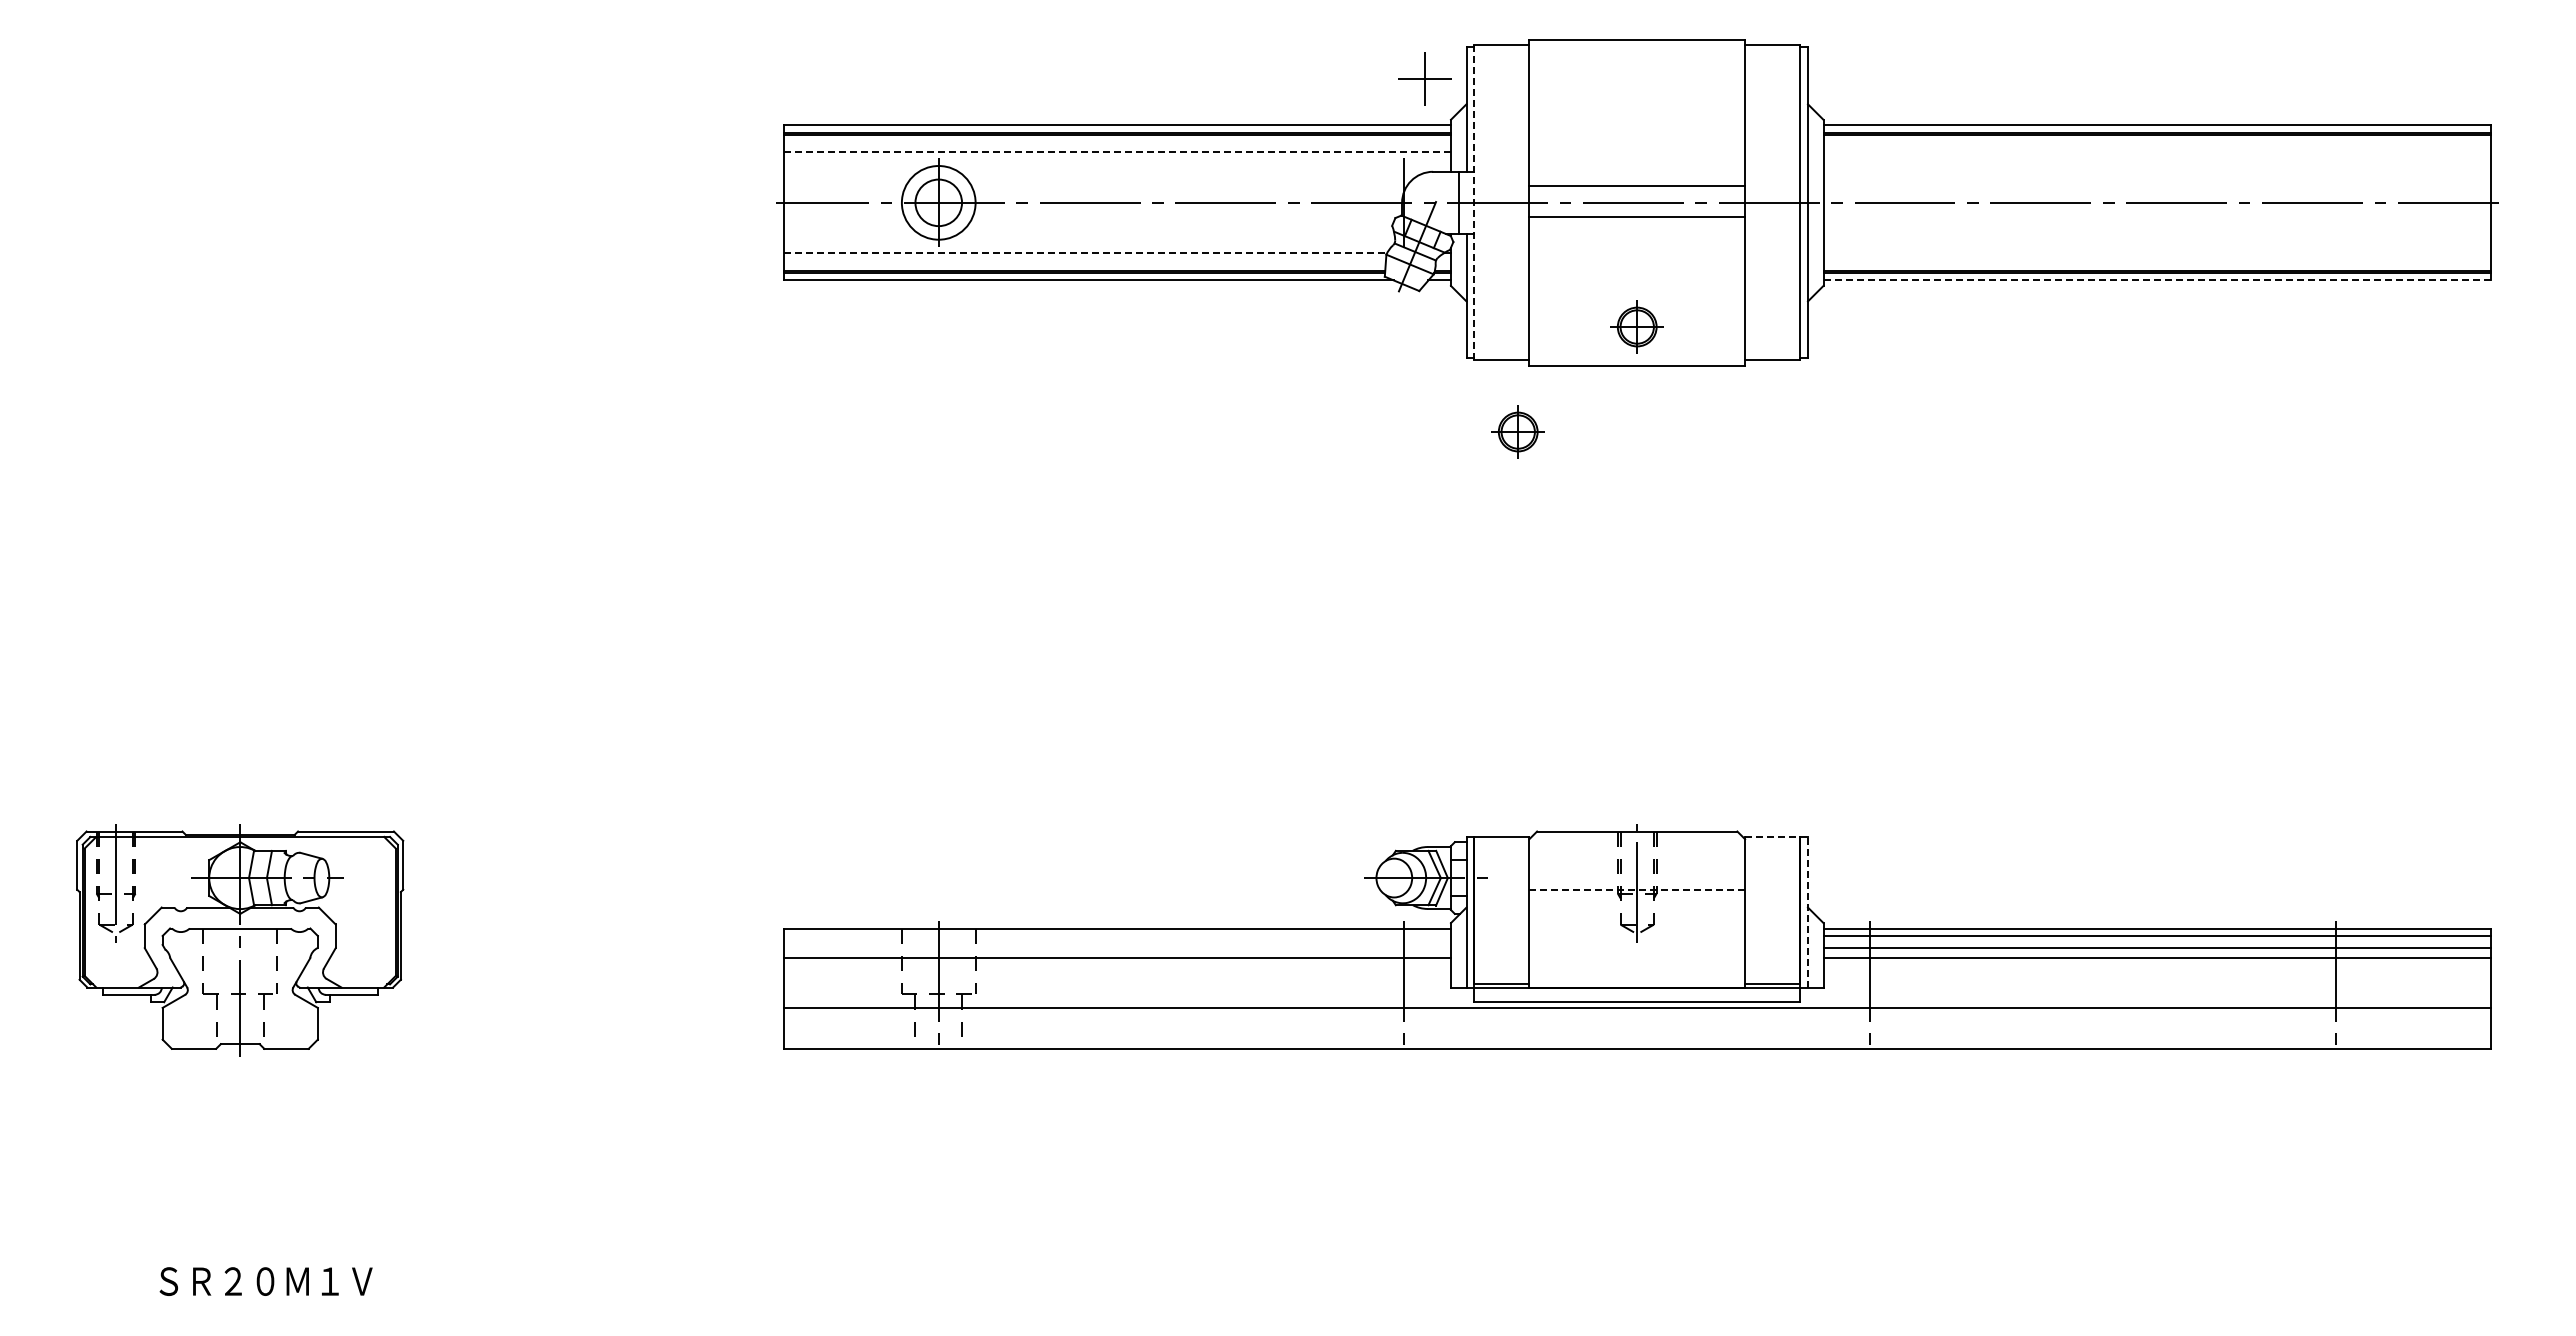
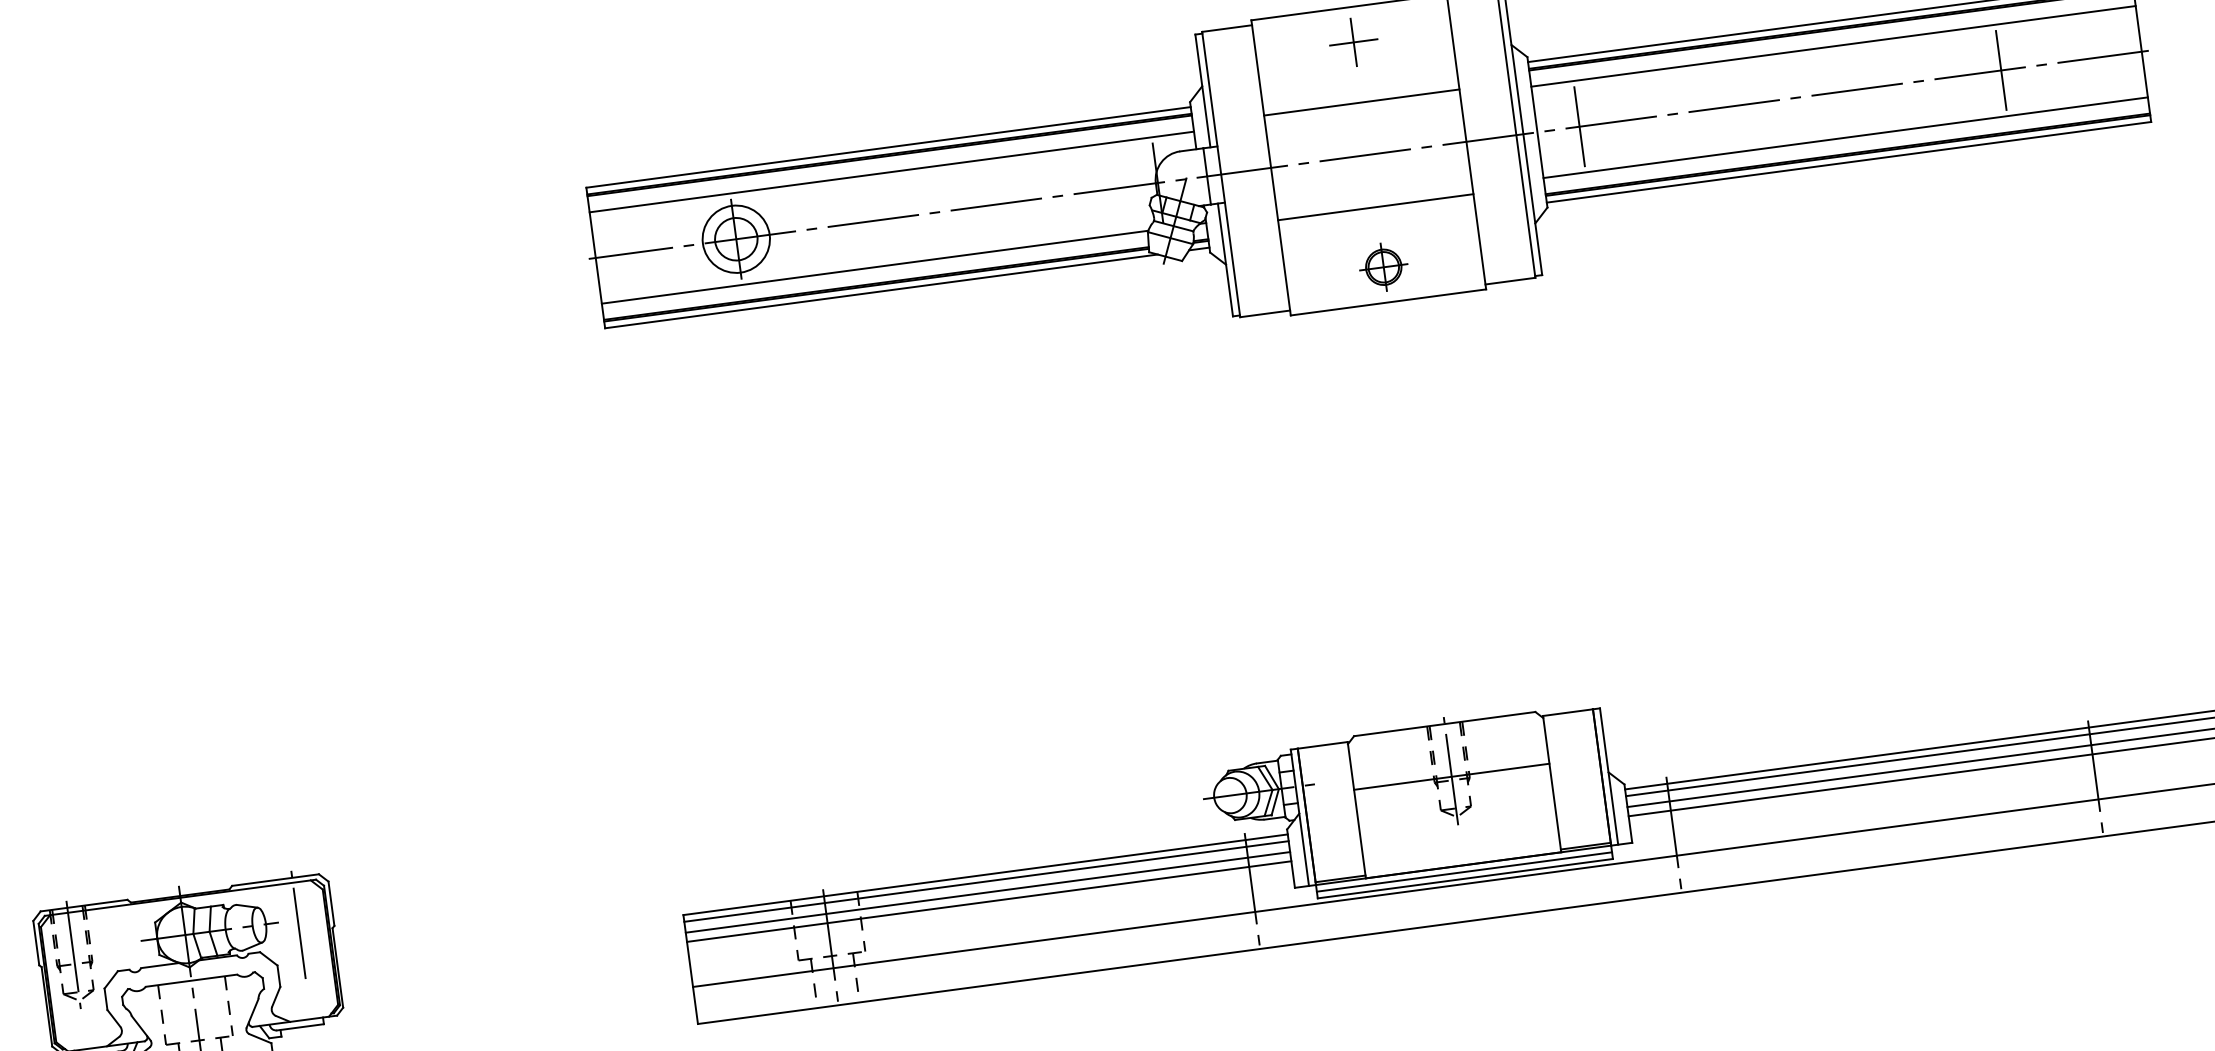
part: (1424, 78) -> (1353, 42), moved
line: (1117, 152) -> (892, 172), dashed -> solid
line: (2156, 152) -> (1832, 46), added
line: (1637, 186) -> (1362, 102), moved
line: (1474, 202) -> (1221, 174), dashed -> solid
line: (1870, 202) -> (1579, 126), added
line: (2335, 202) -> (2000, 70), added
line: (1637, 216) -> (1375, 207), moved
line: (1085, 253) -> (875, 267), dashed -> solid
line: (2156, 253) -> (1845, 137), added
line: (2157, 280) -> (1849, 162), dashed -> solid
part: (1517, 431) -> (1287, 376), removed
line: (1772, 836) -> (1567, 712), dashed -> solid
line: (364, 883) -> (298, 924), added
line: (1637, 889) -> (1451, 776), dashed -> solid
line: (1807, 911) -> (1608, 775), dashed -> solid
line: (1116, 935) -> (985, 881), added
line: (1116, 948) -> (987, 892), added
line: (1637, 994) -> (1464, 871), added

